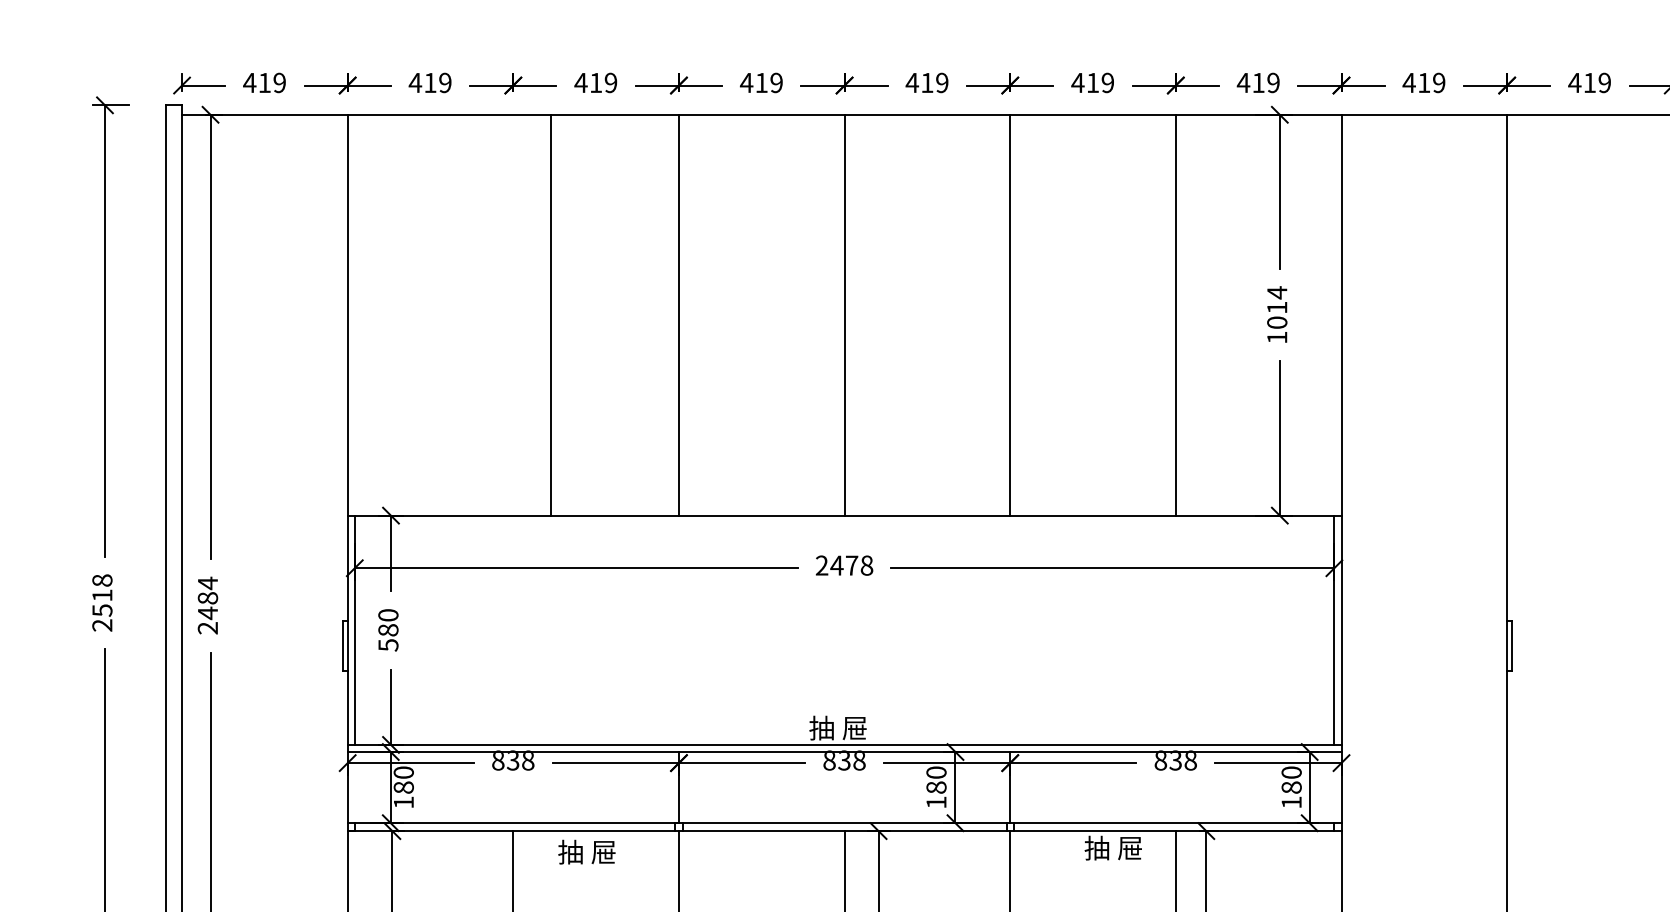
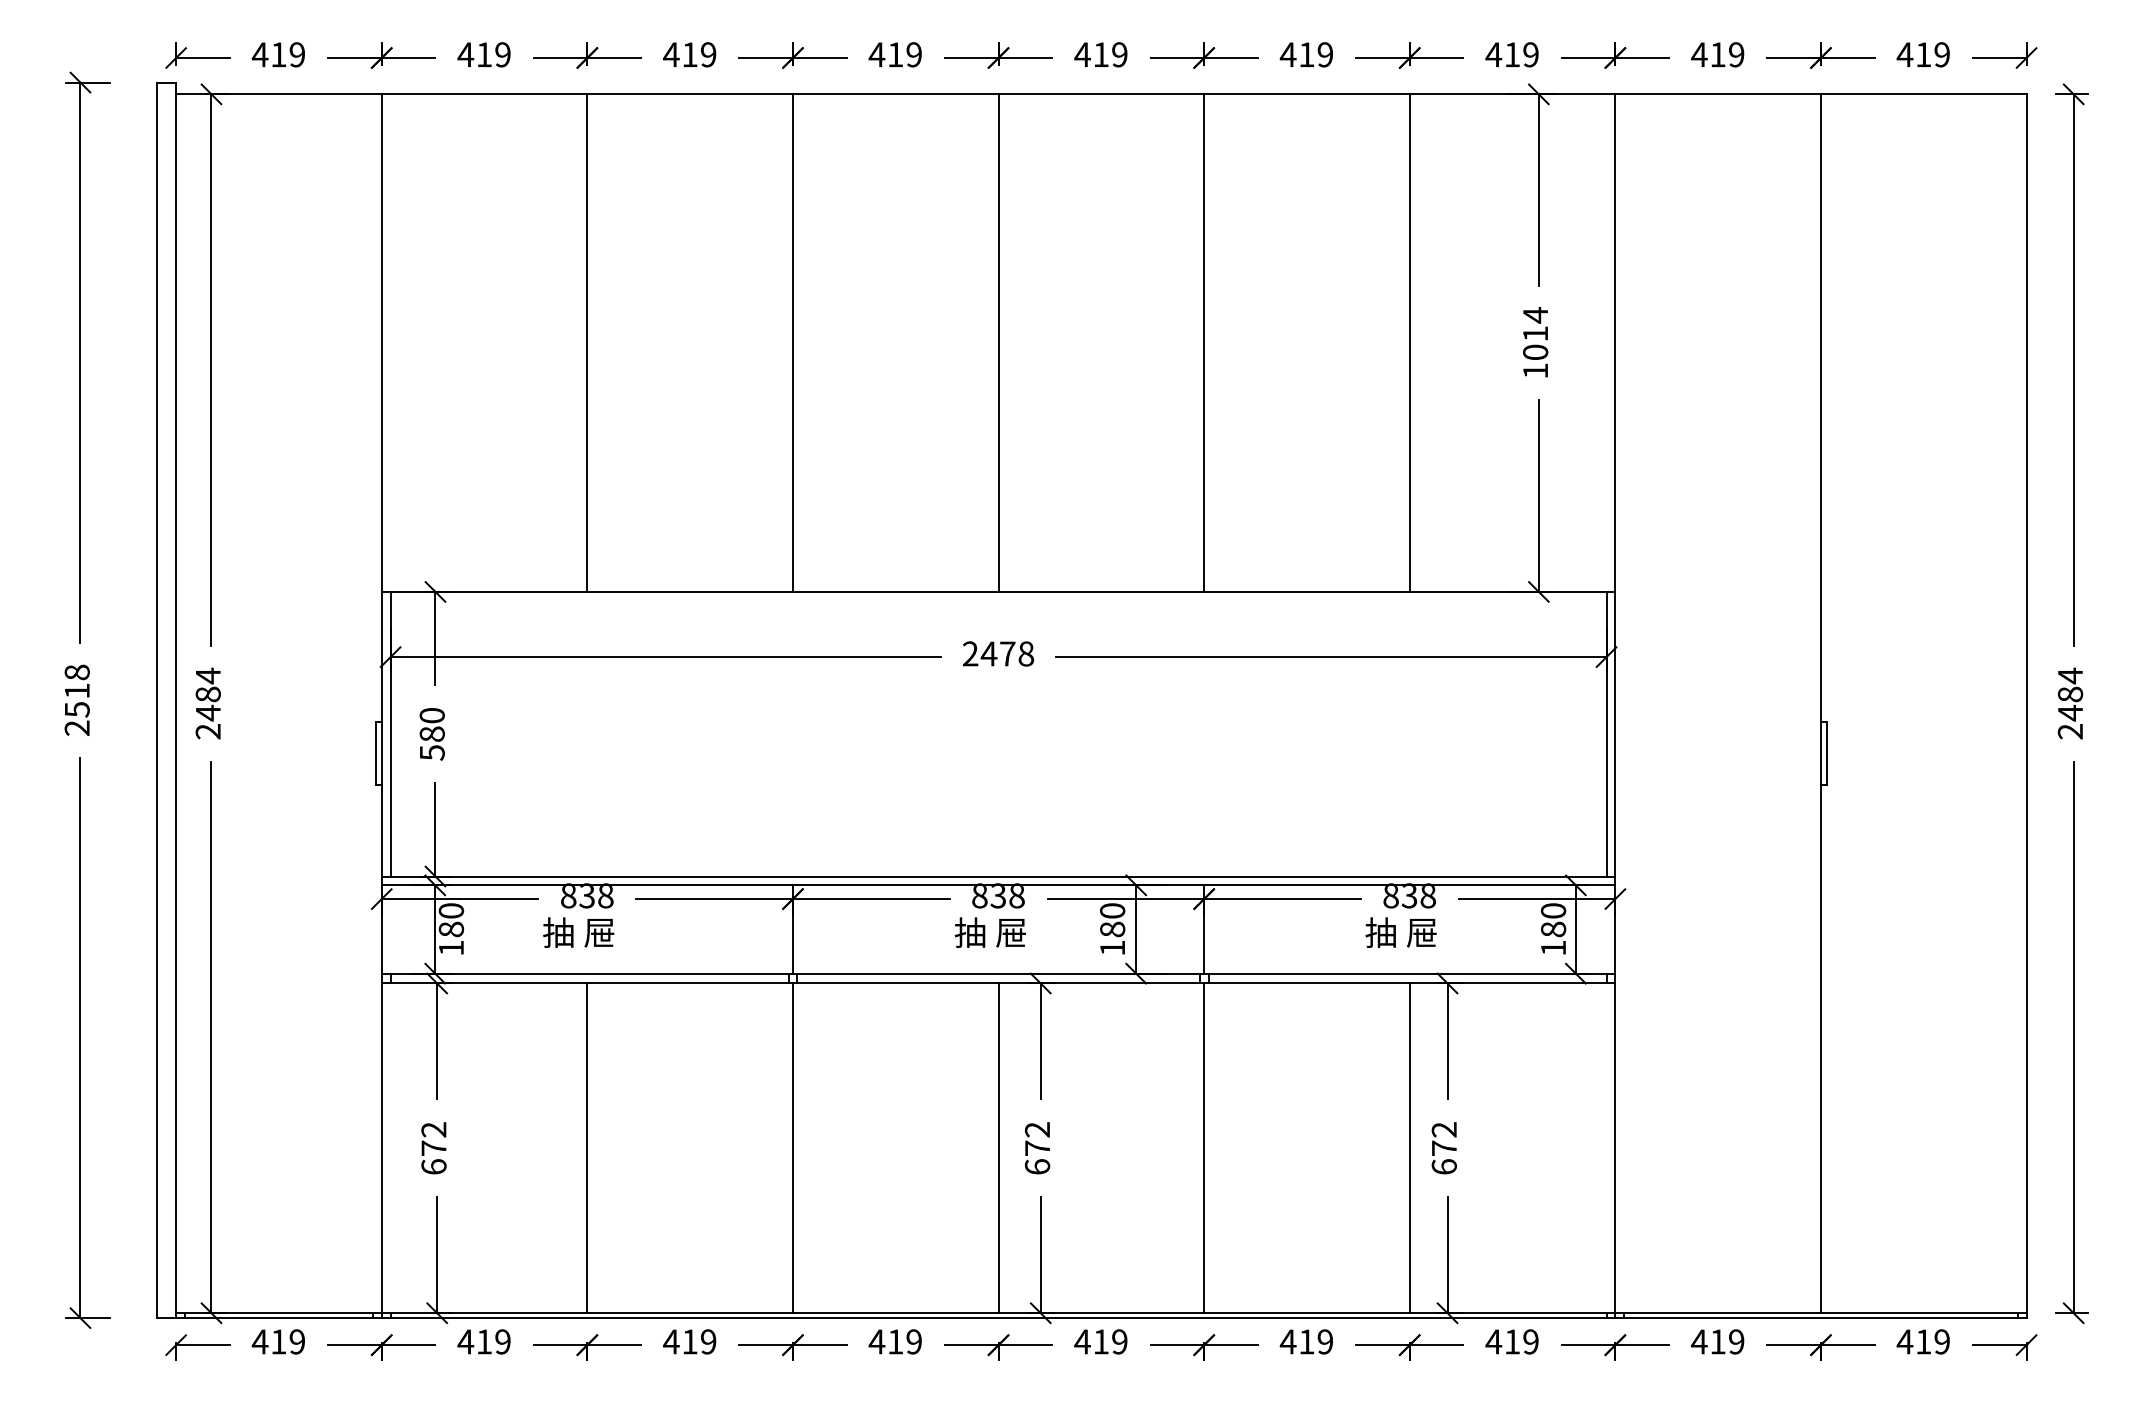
line: (551, 314) -> (587, 342), moved
text: (837, 727) -> (989, 932), moved
text: (1112, 848) -> (1400, 932), moved
text: (586, 852) -> (578, 932), moved

